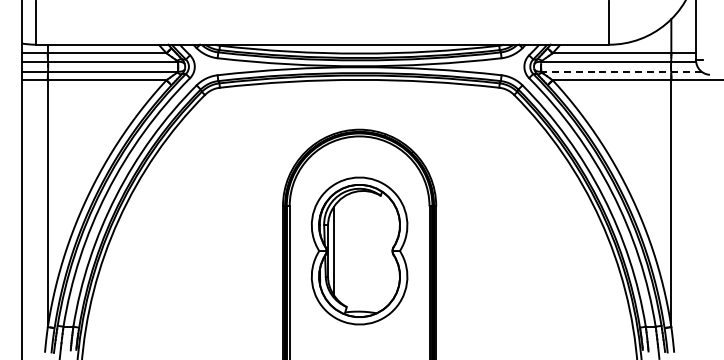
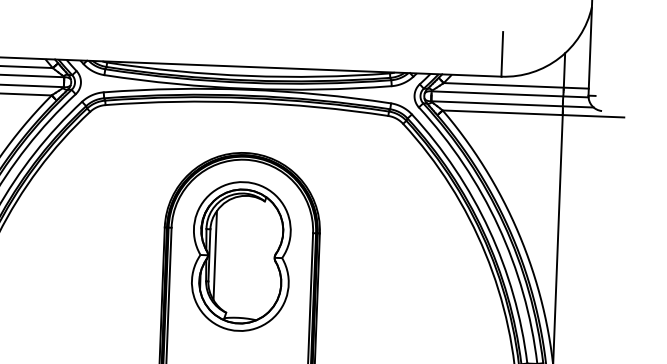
line: (620, 71) -> (511, 104), dashed -> solid
part: (359, 250) -> (241, 256), moved

